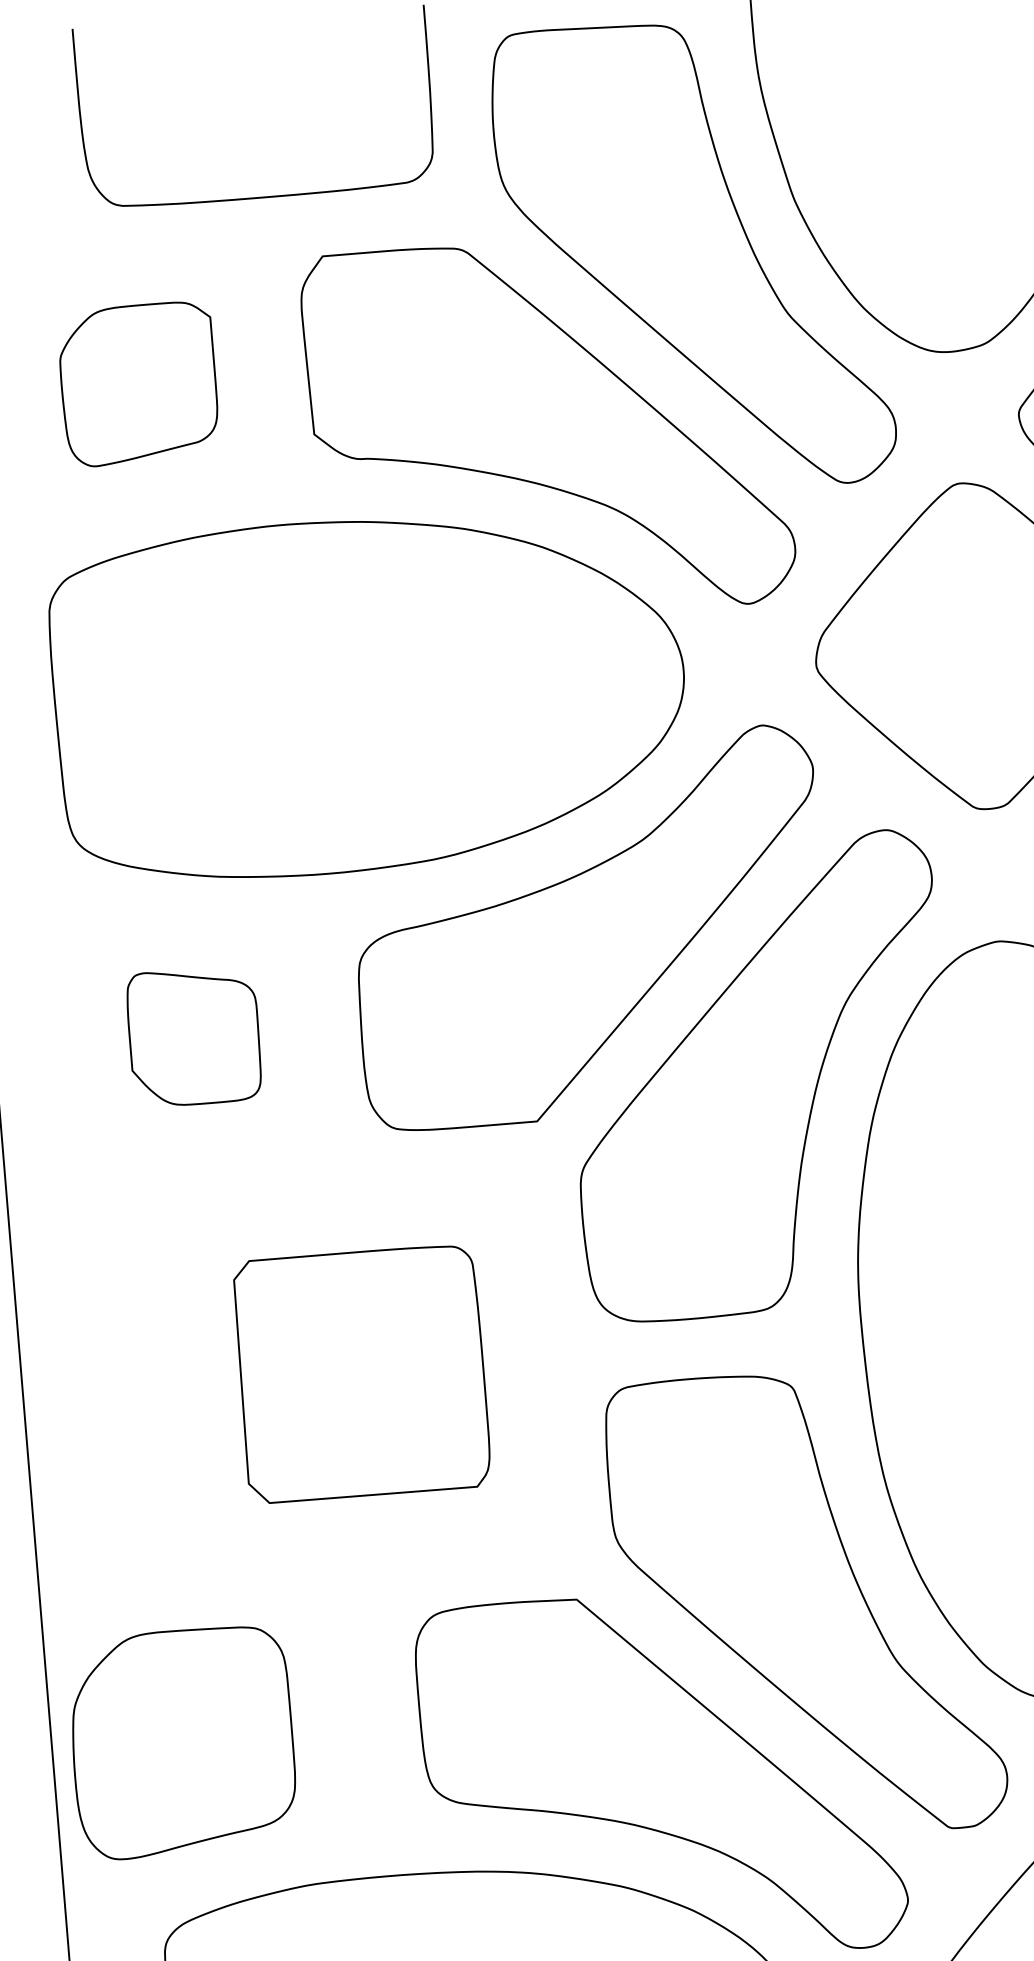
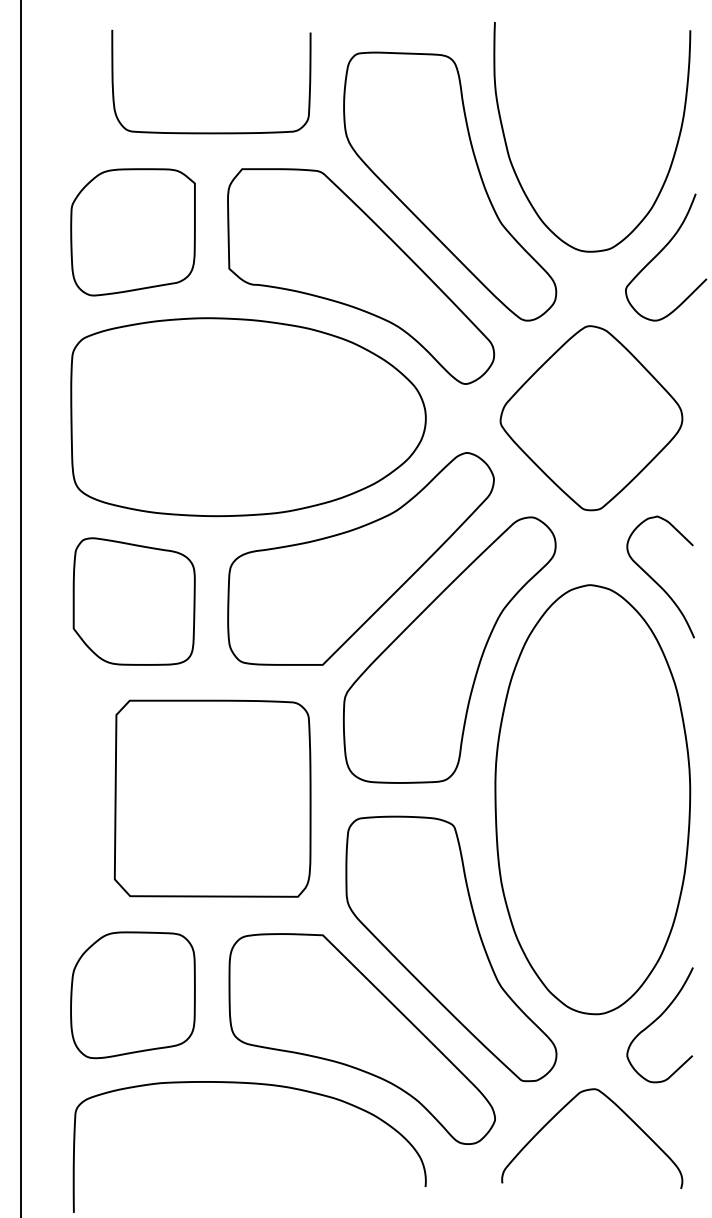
part: (137, 384) -> (132, 232), size x1.43
part: (193, 1036) -> (133, 601), size x1.67
part: (361, 1373) -> (212, 798), size x1.43
part: (181, 1742) -> (132, 995), moved

